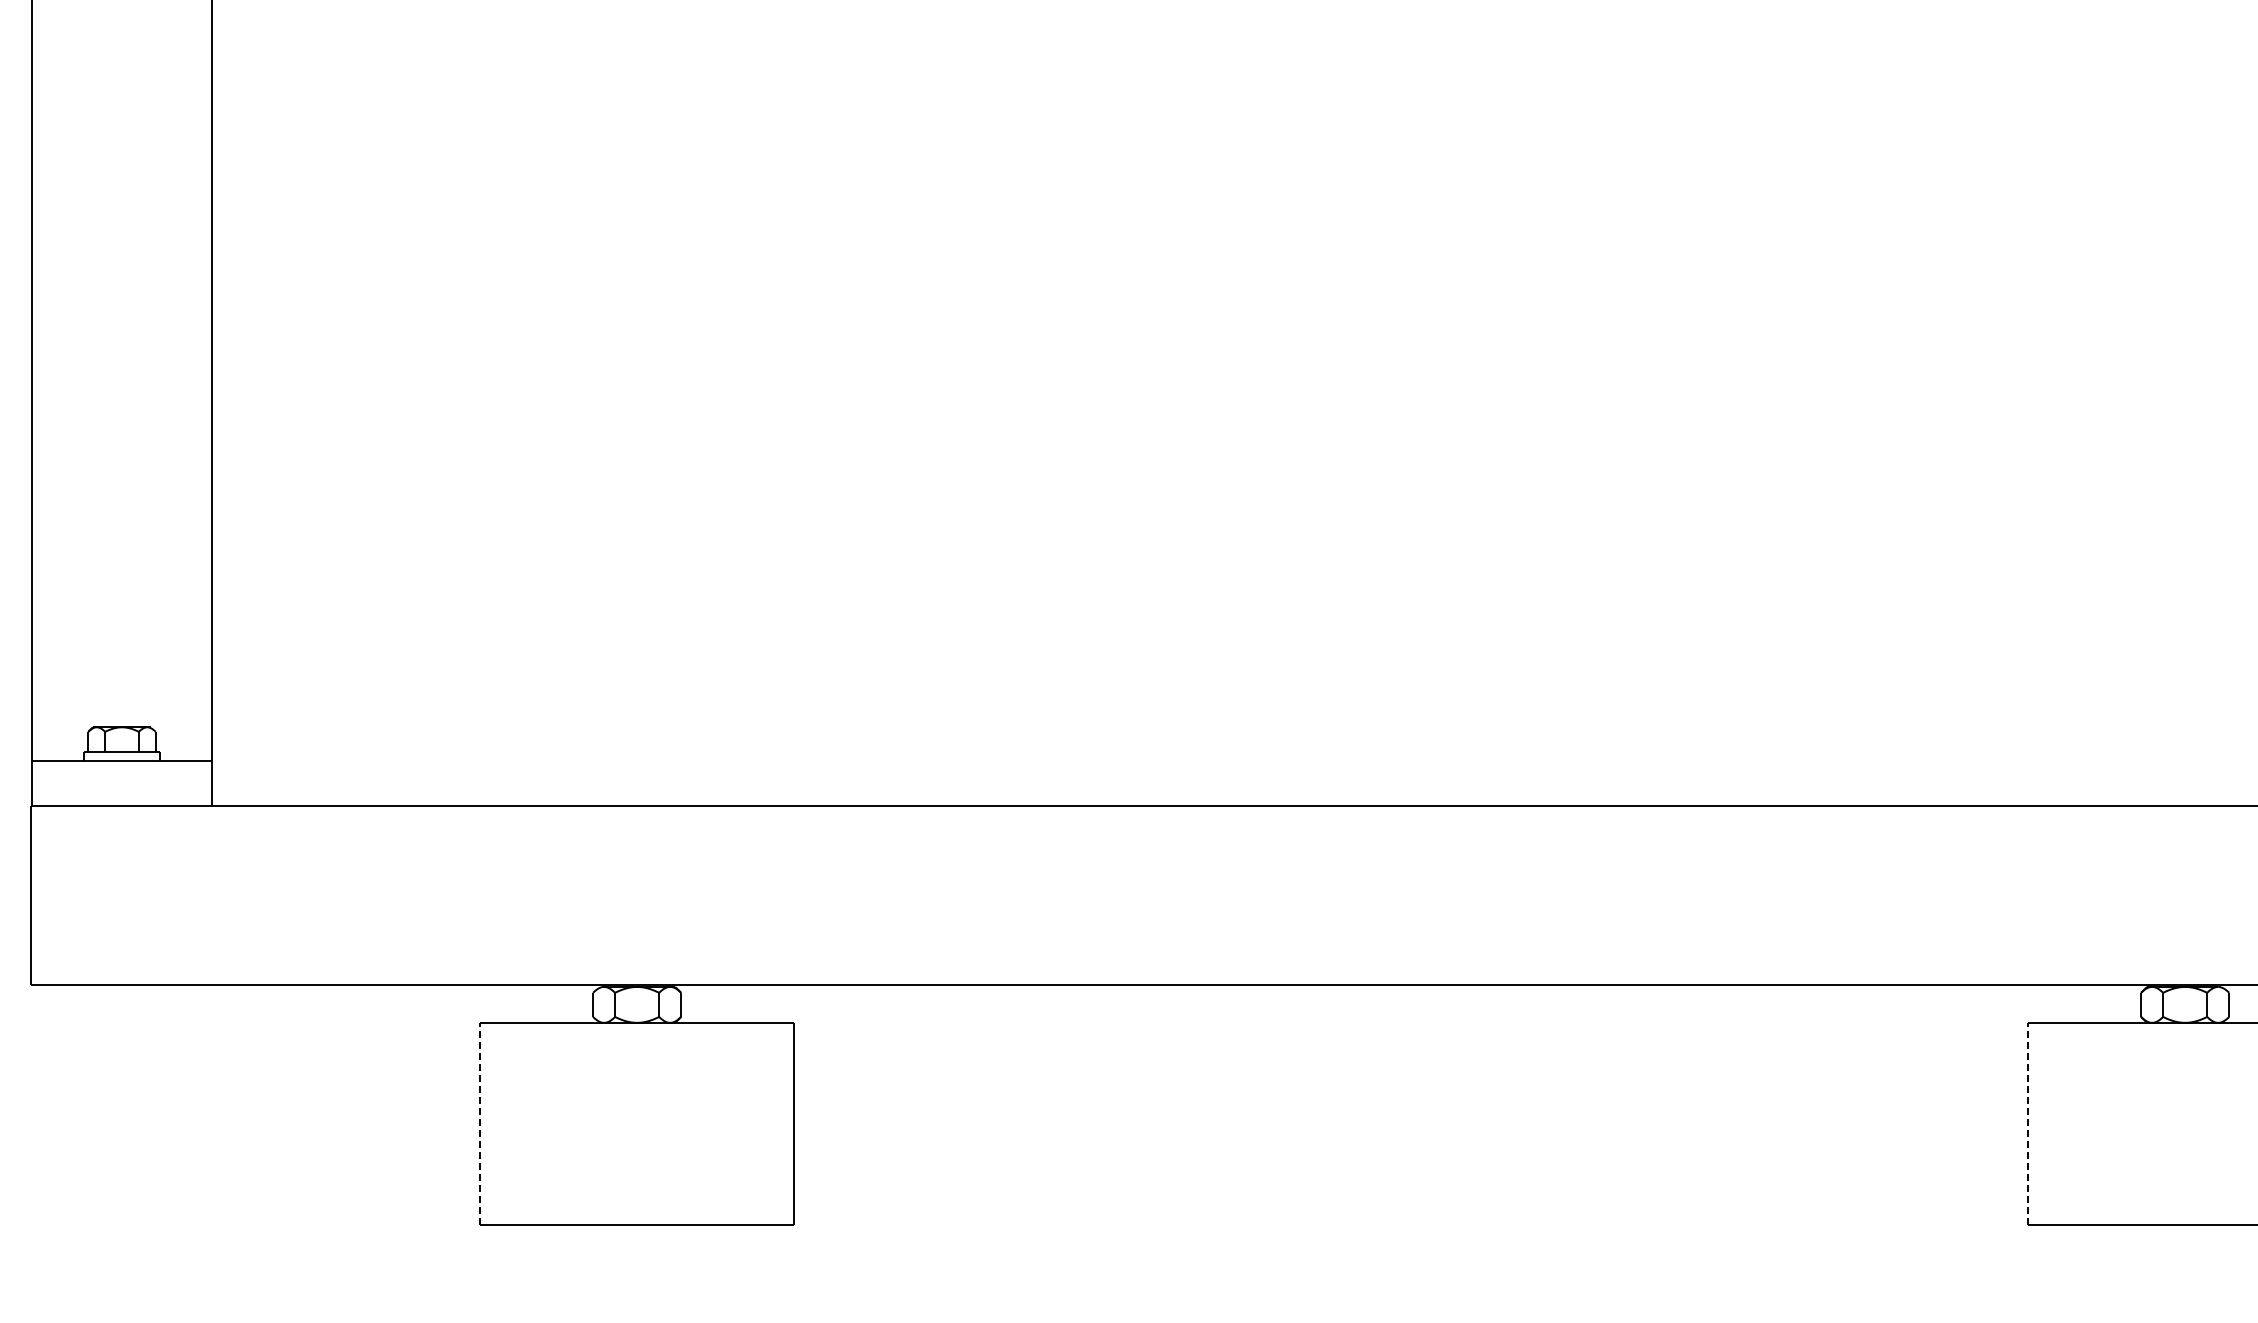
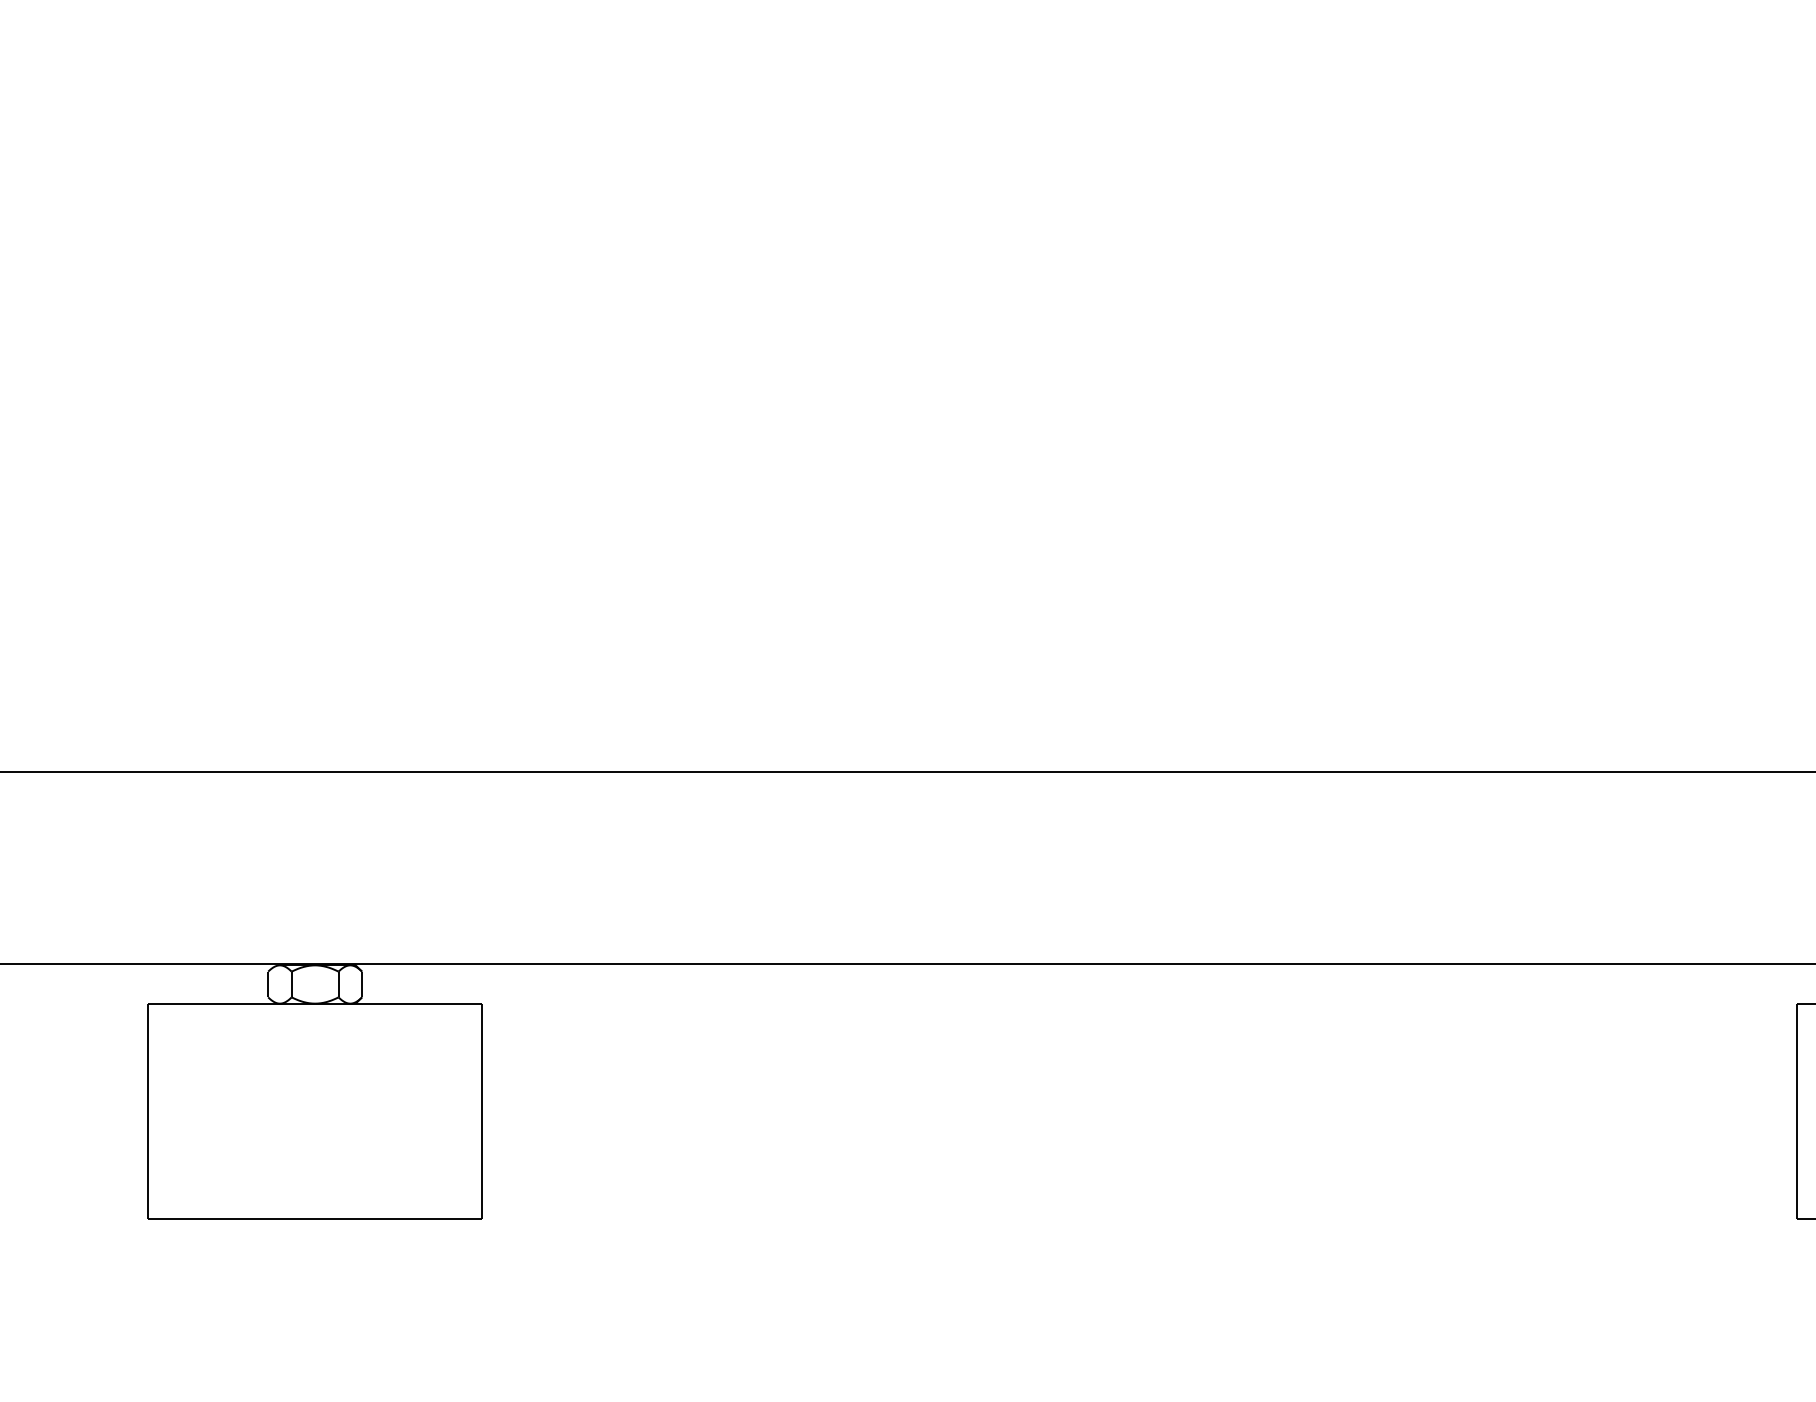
line: (480, 1123) -> (148, 1110), dashed -> solid
line: (2028, 1123) -> (1797, 1110), dashed -> solid

